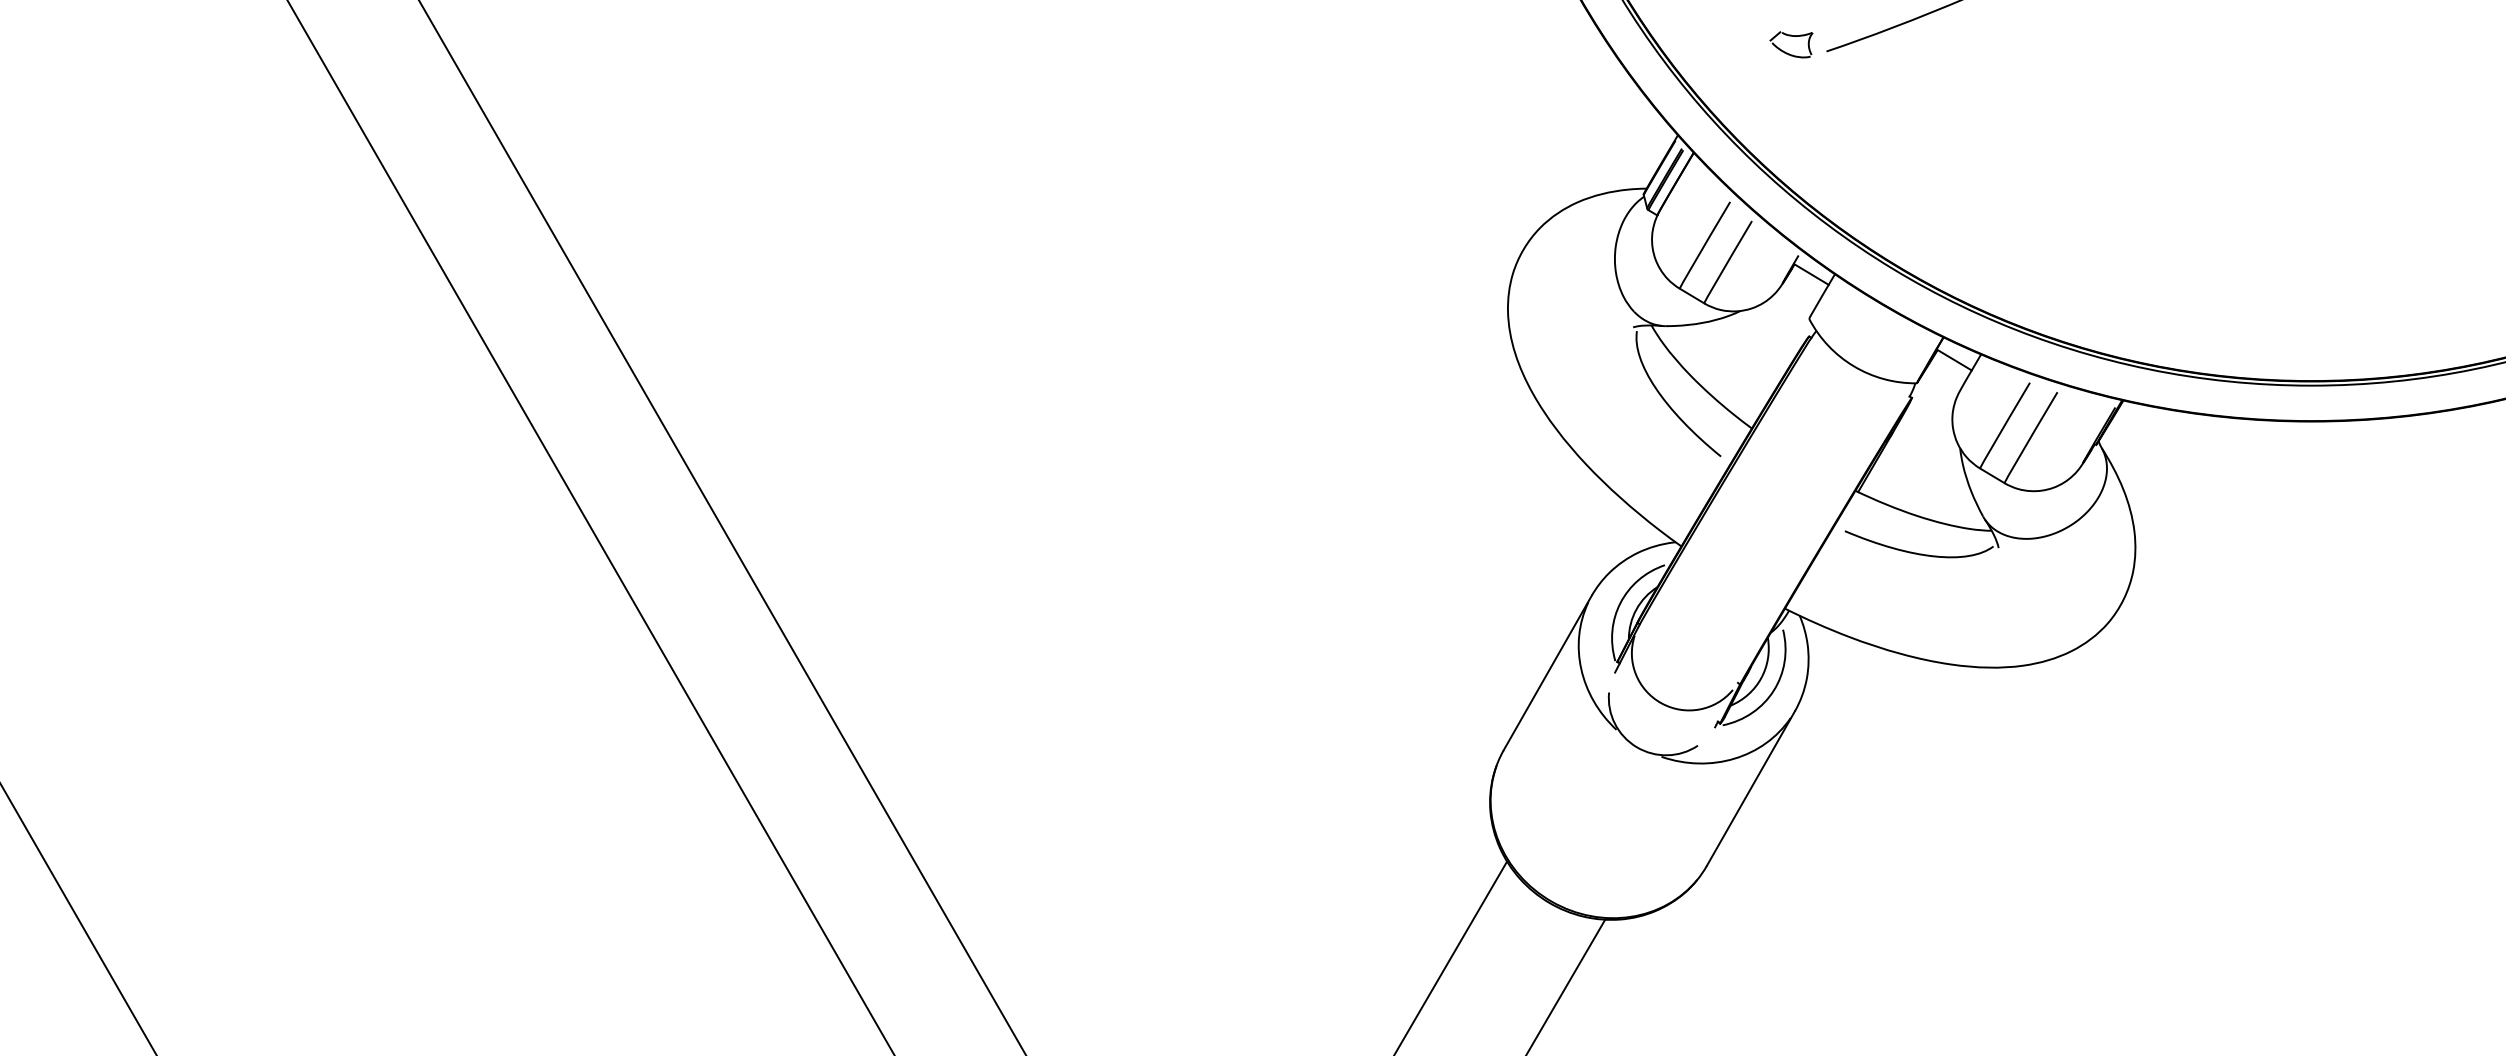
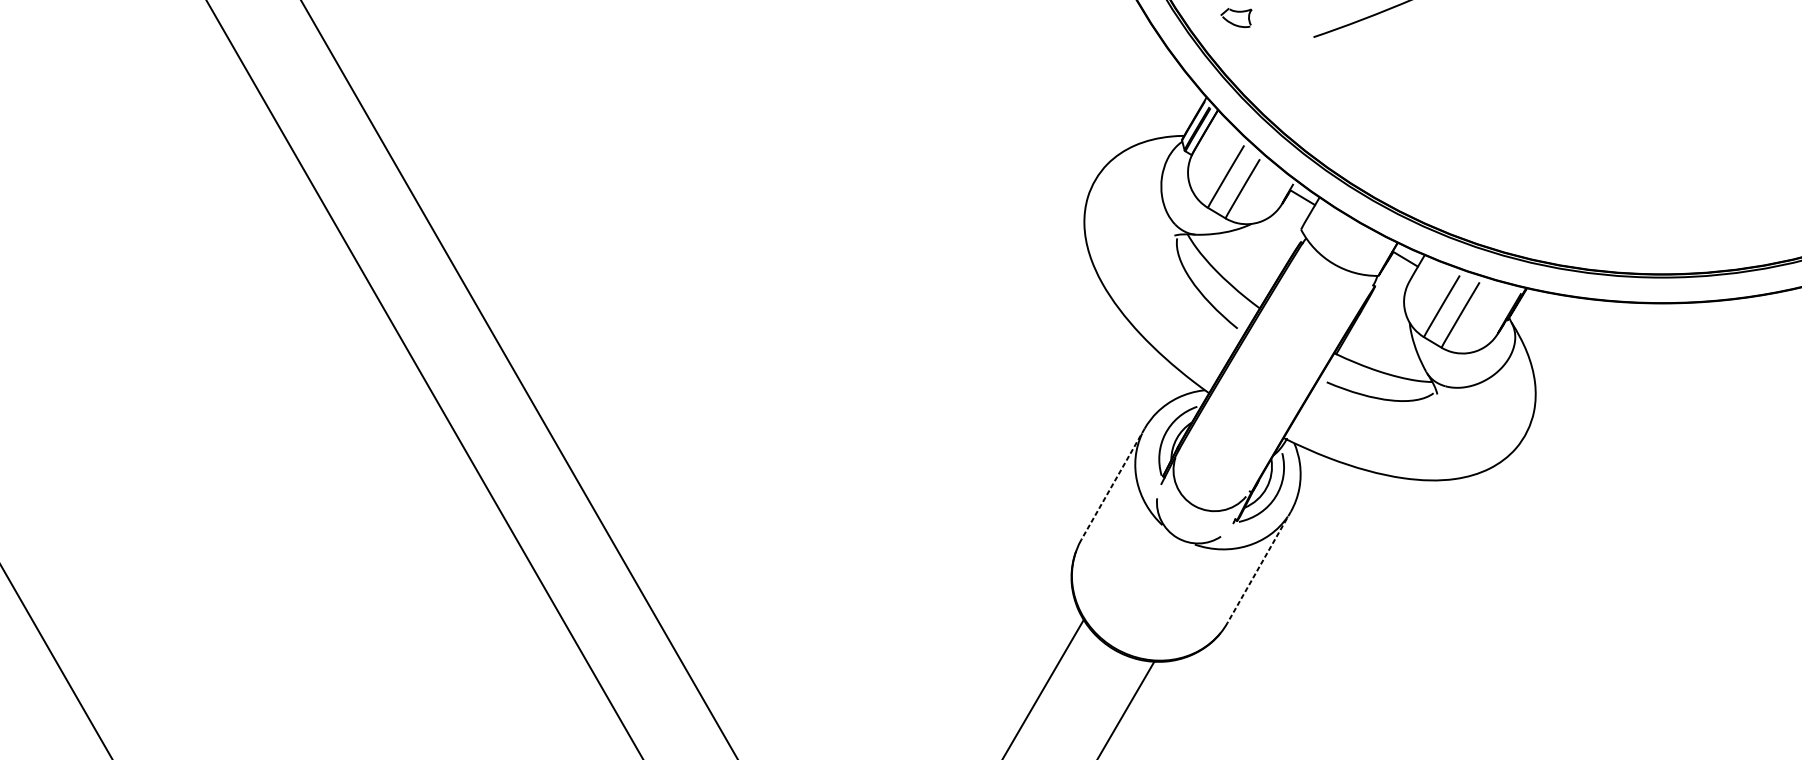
part: (1791, 36) -> (1236, 12), moved
line: (1547, 672) -> (1112, 483), solid -> dashed
line: (1750, 788) -> (1258, 567), solid -> dashed

